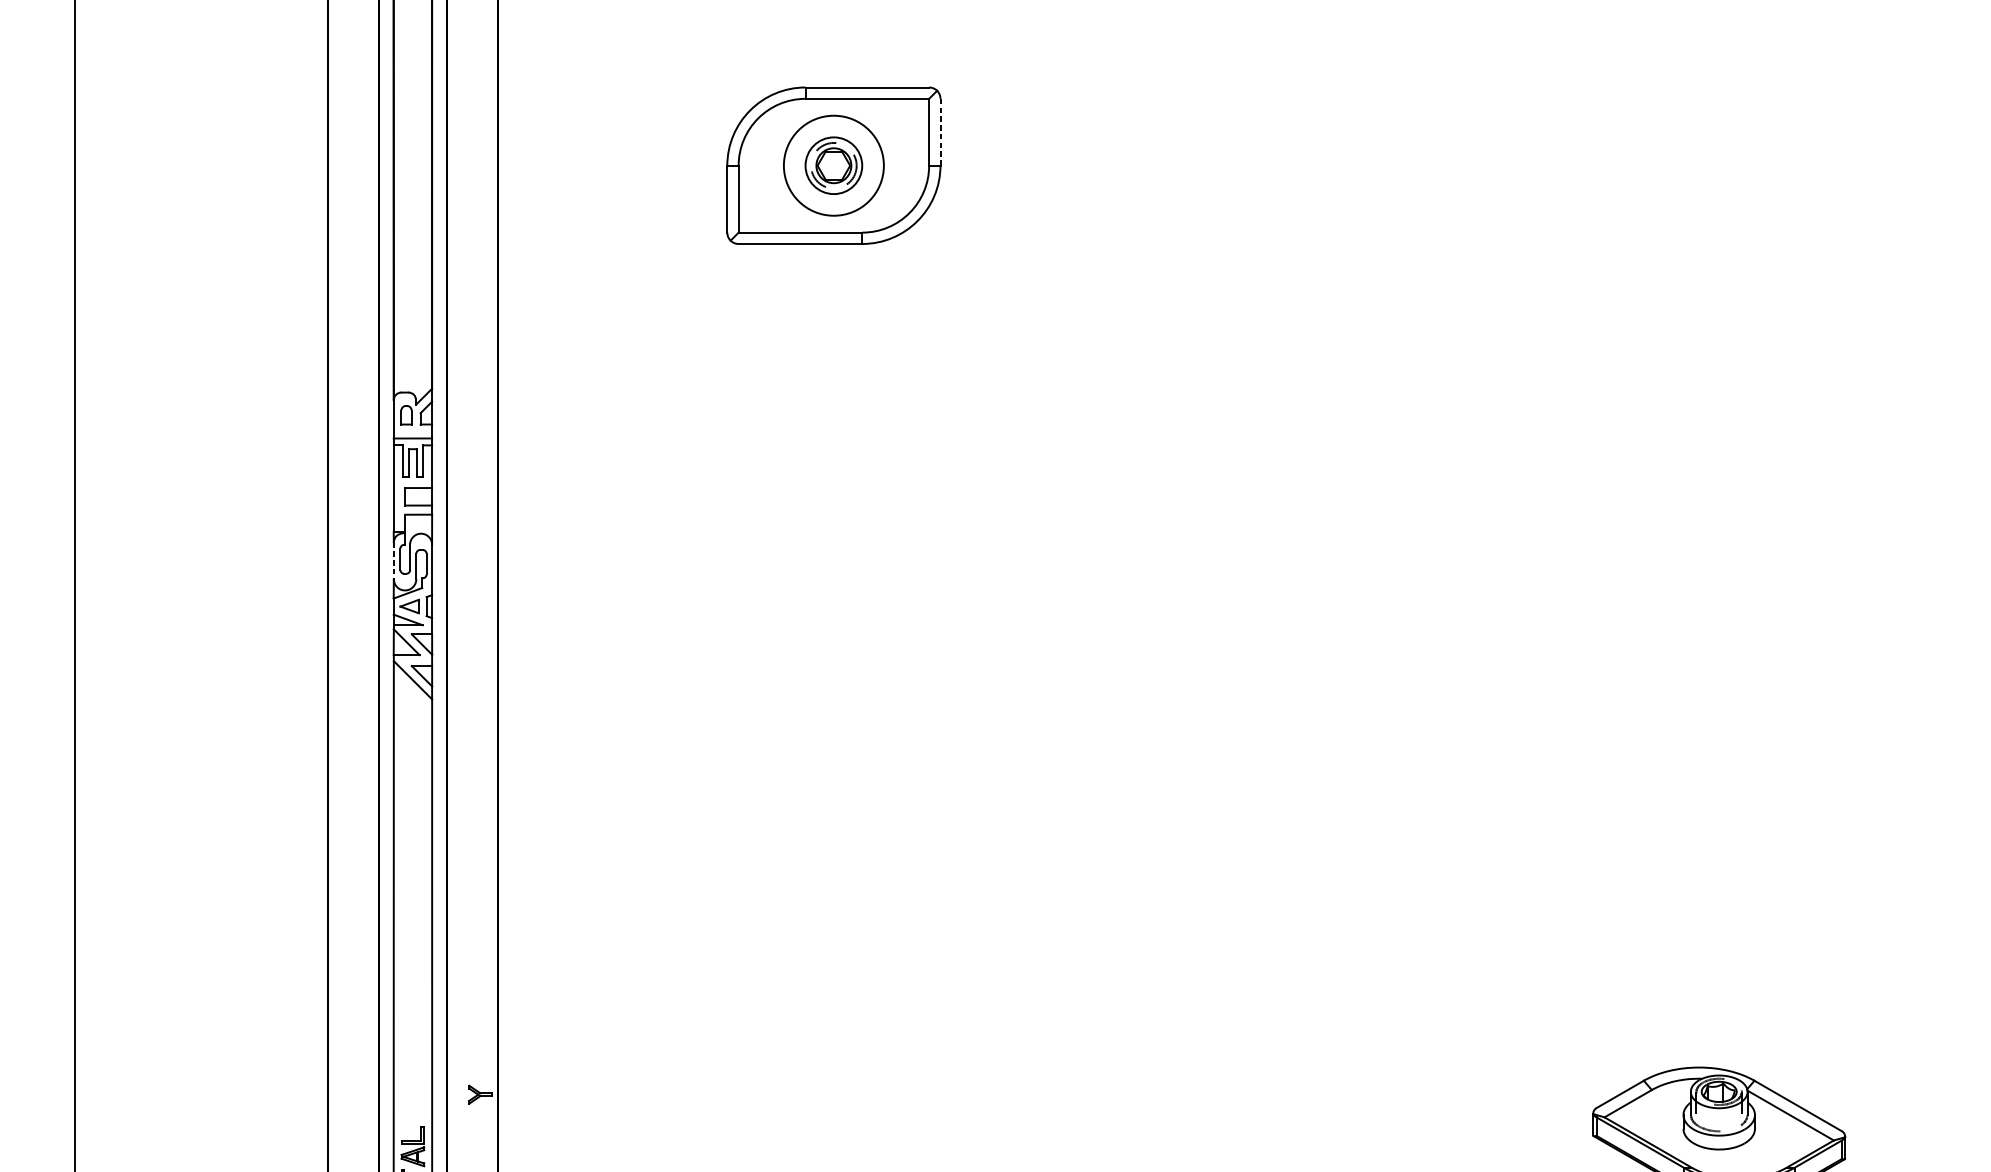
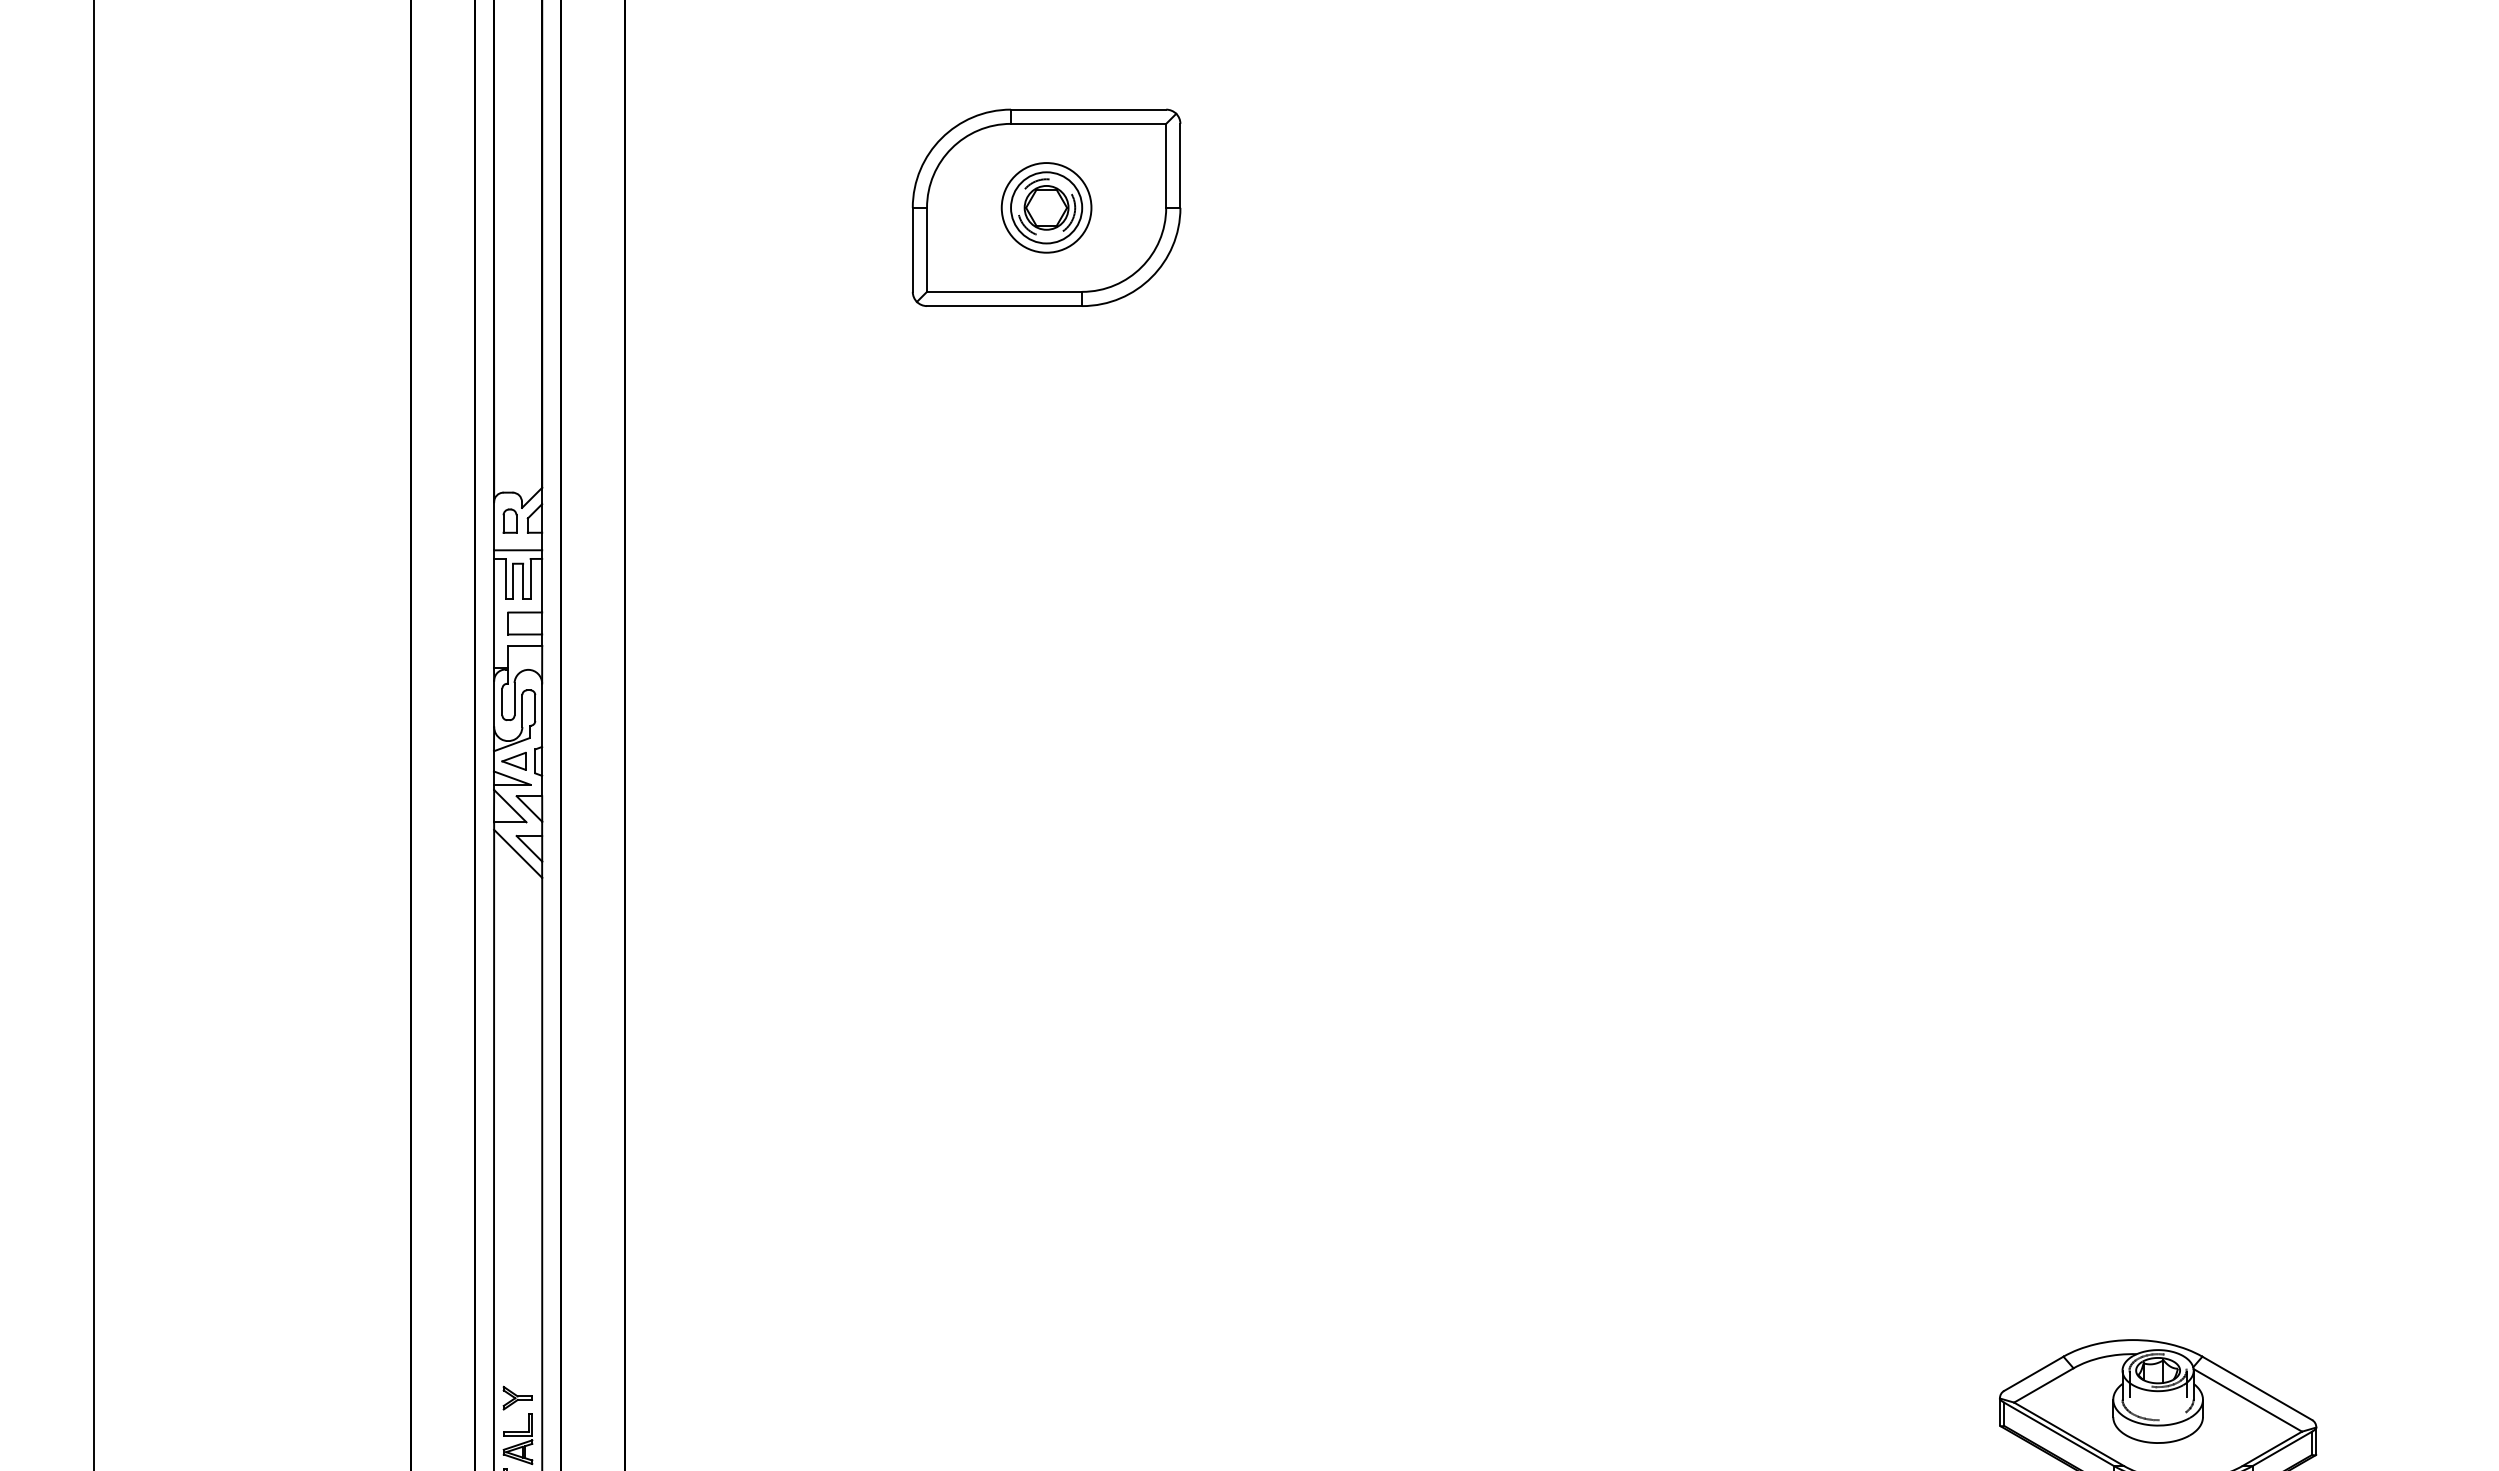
line: (940, 131) -> (1180, 165), dashed -> solid
circle: (833, 165) -> (1046, 207), size x0.71
line: (394, 561) -> (494, 704), dashed -> solid
part: (480, 1094) -> (517, 1397), moved

